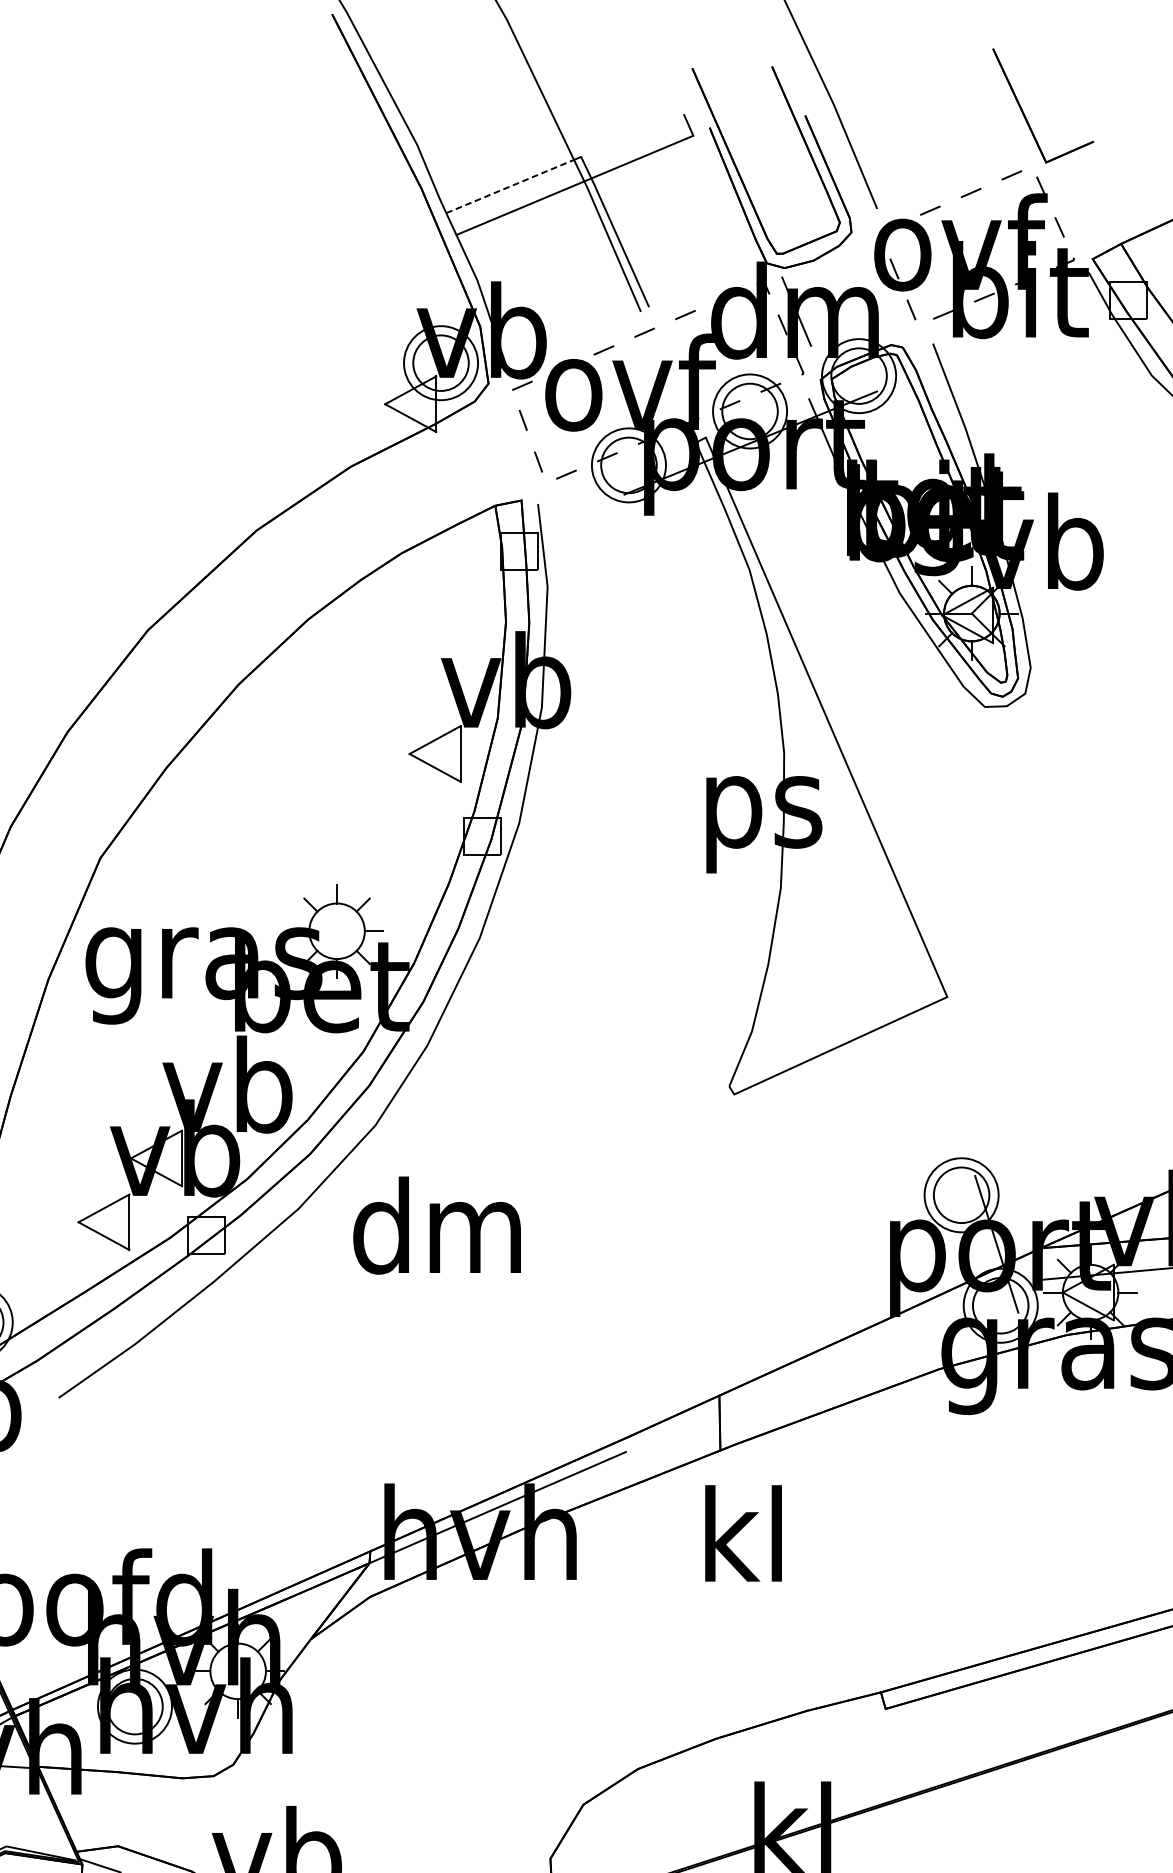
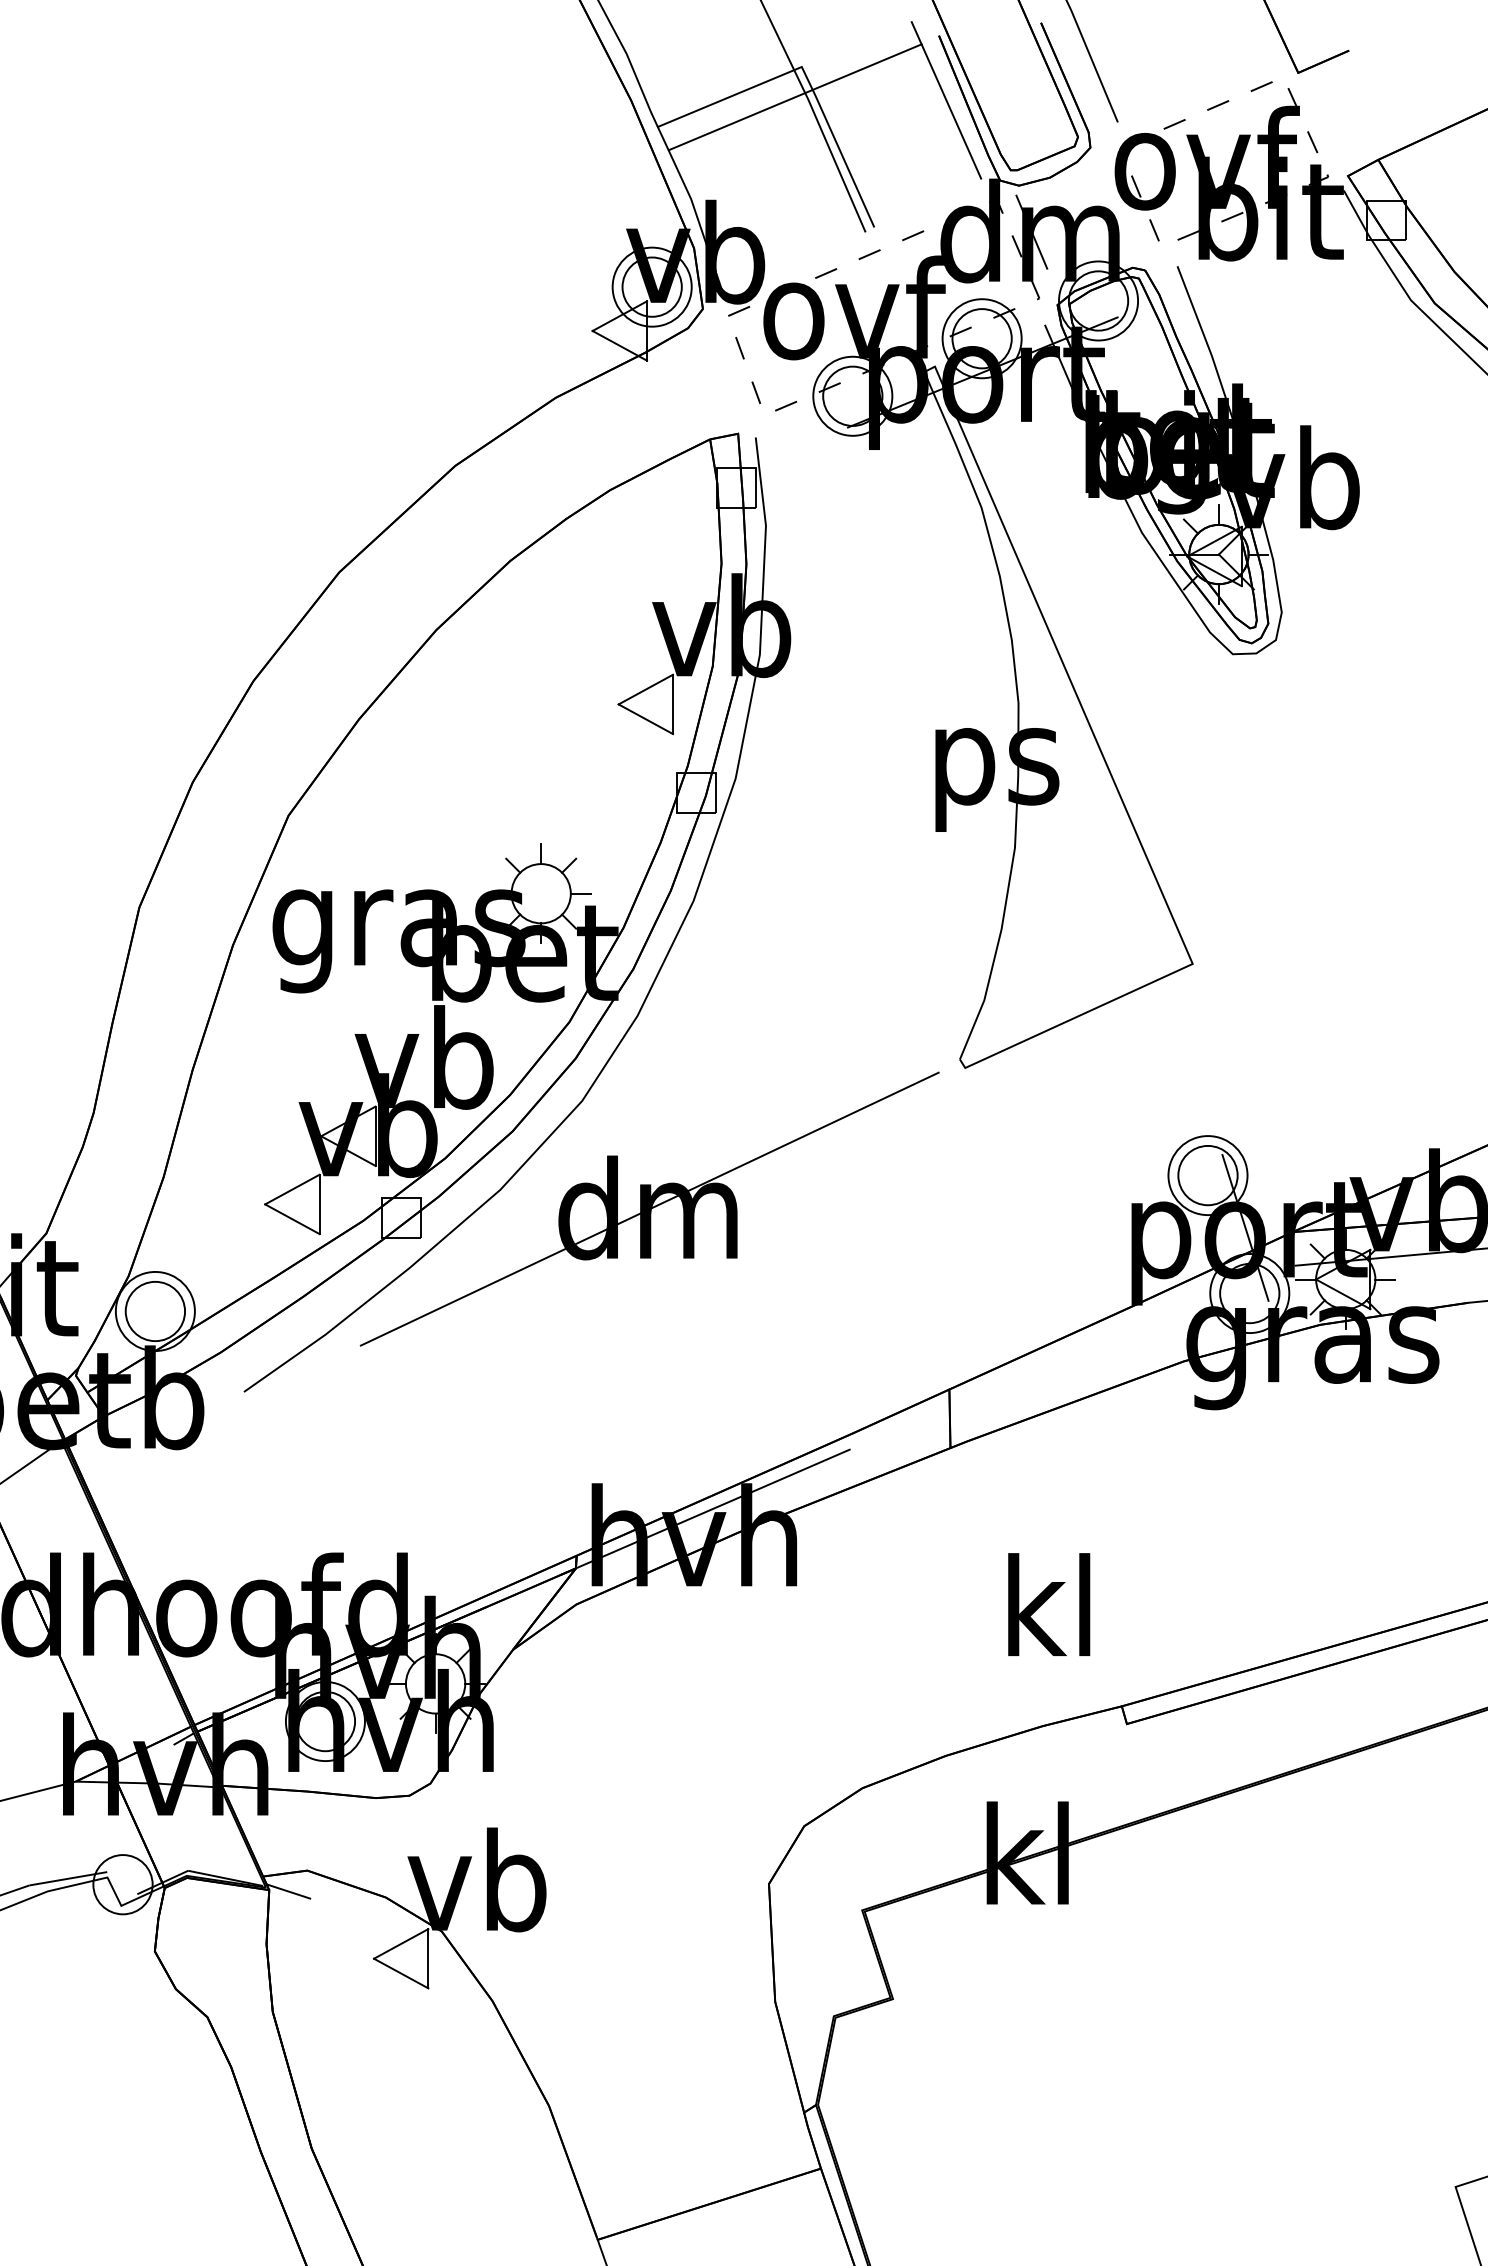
line: (510, 186) -> (726, 98), dashed -> solid
line: (721, 198) -> (951, 111), added
line: (438, 1226) -> (649, 1208), added
text: (743, 1533) -> (1049, 1604), moved

